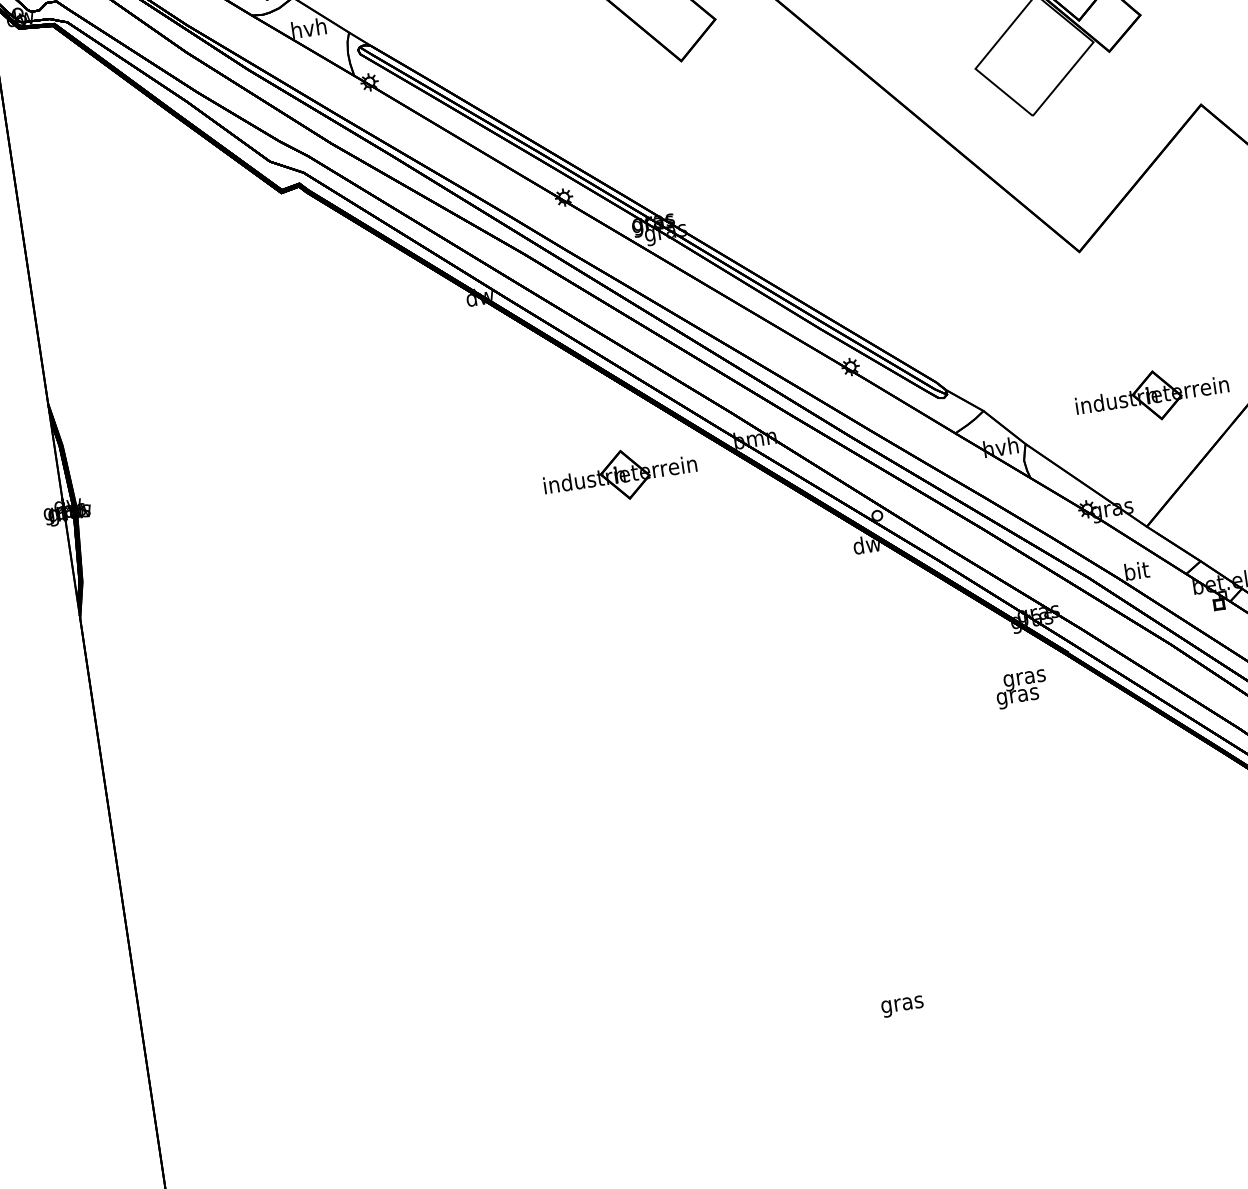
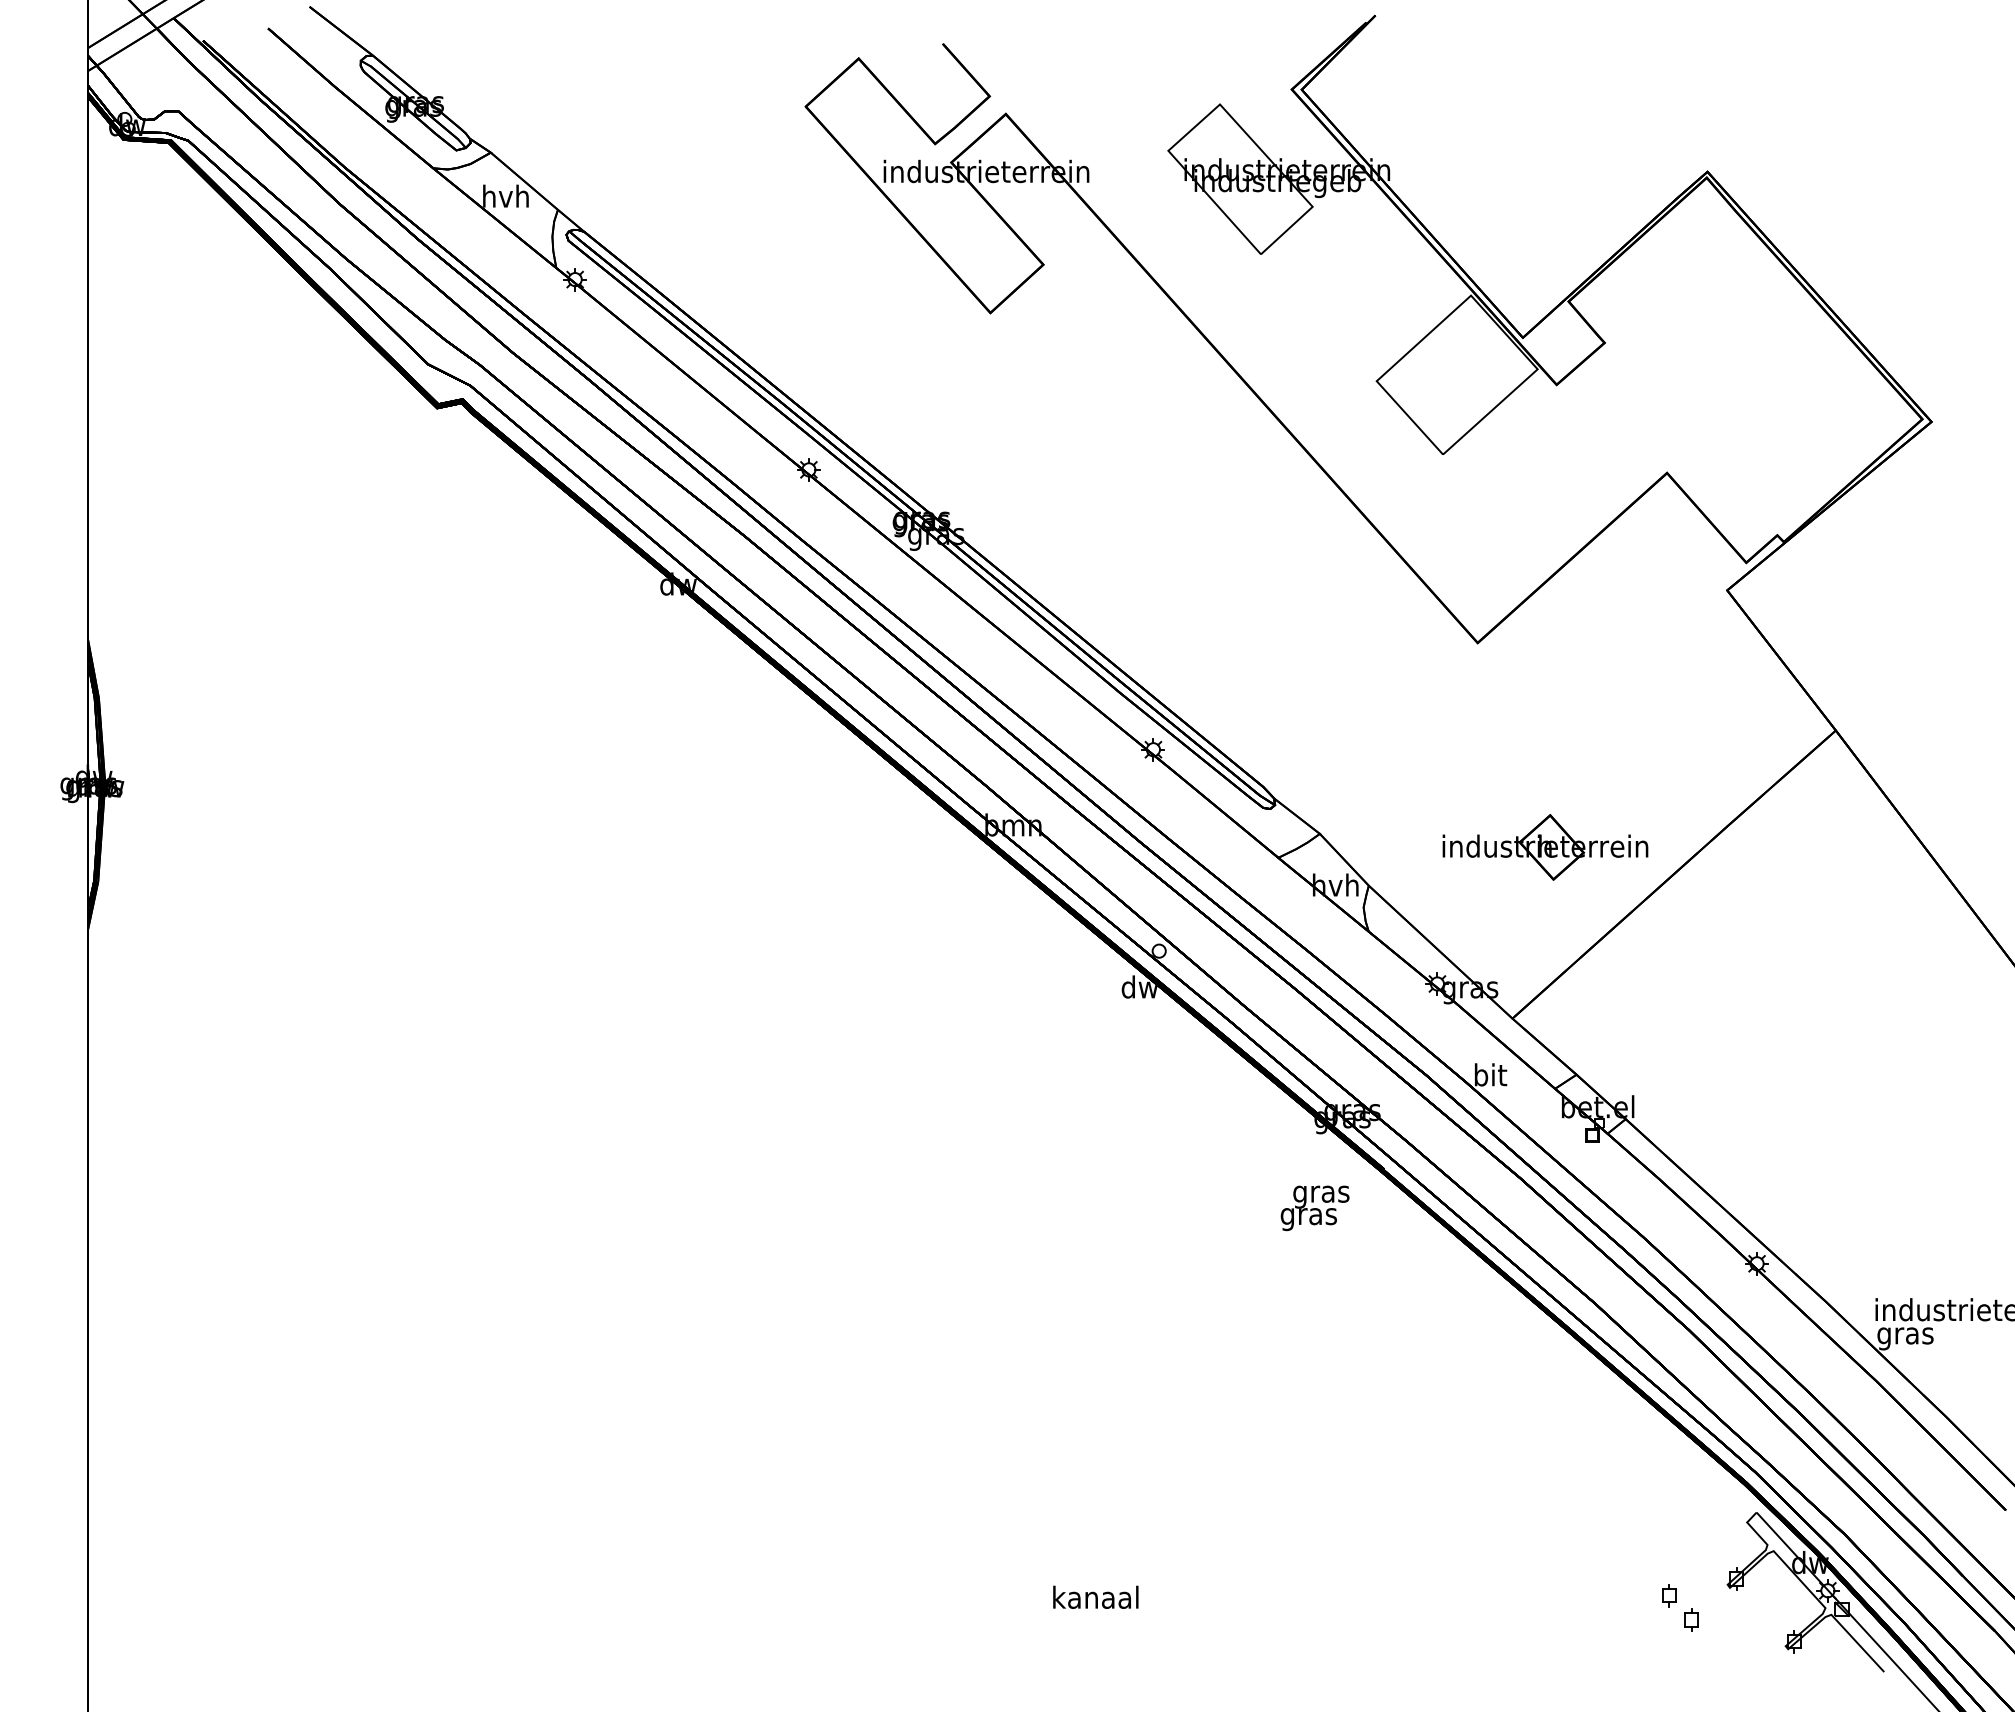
part: (620, 475) -> (828, 847), removed
text: (901, 1003) -> (1095, 1599), gras -> kanaal

